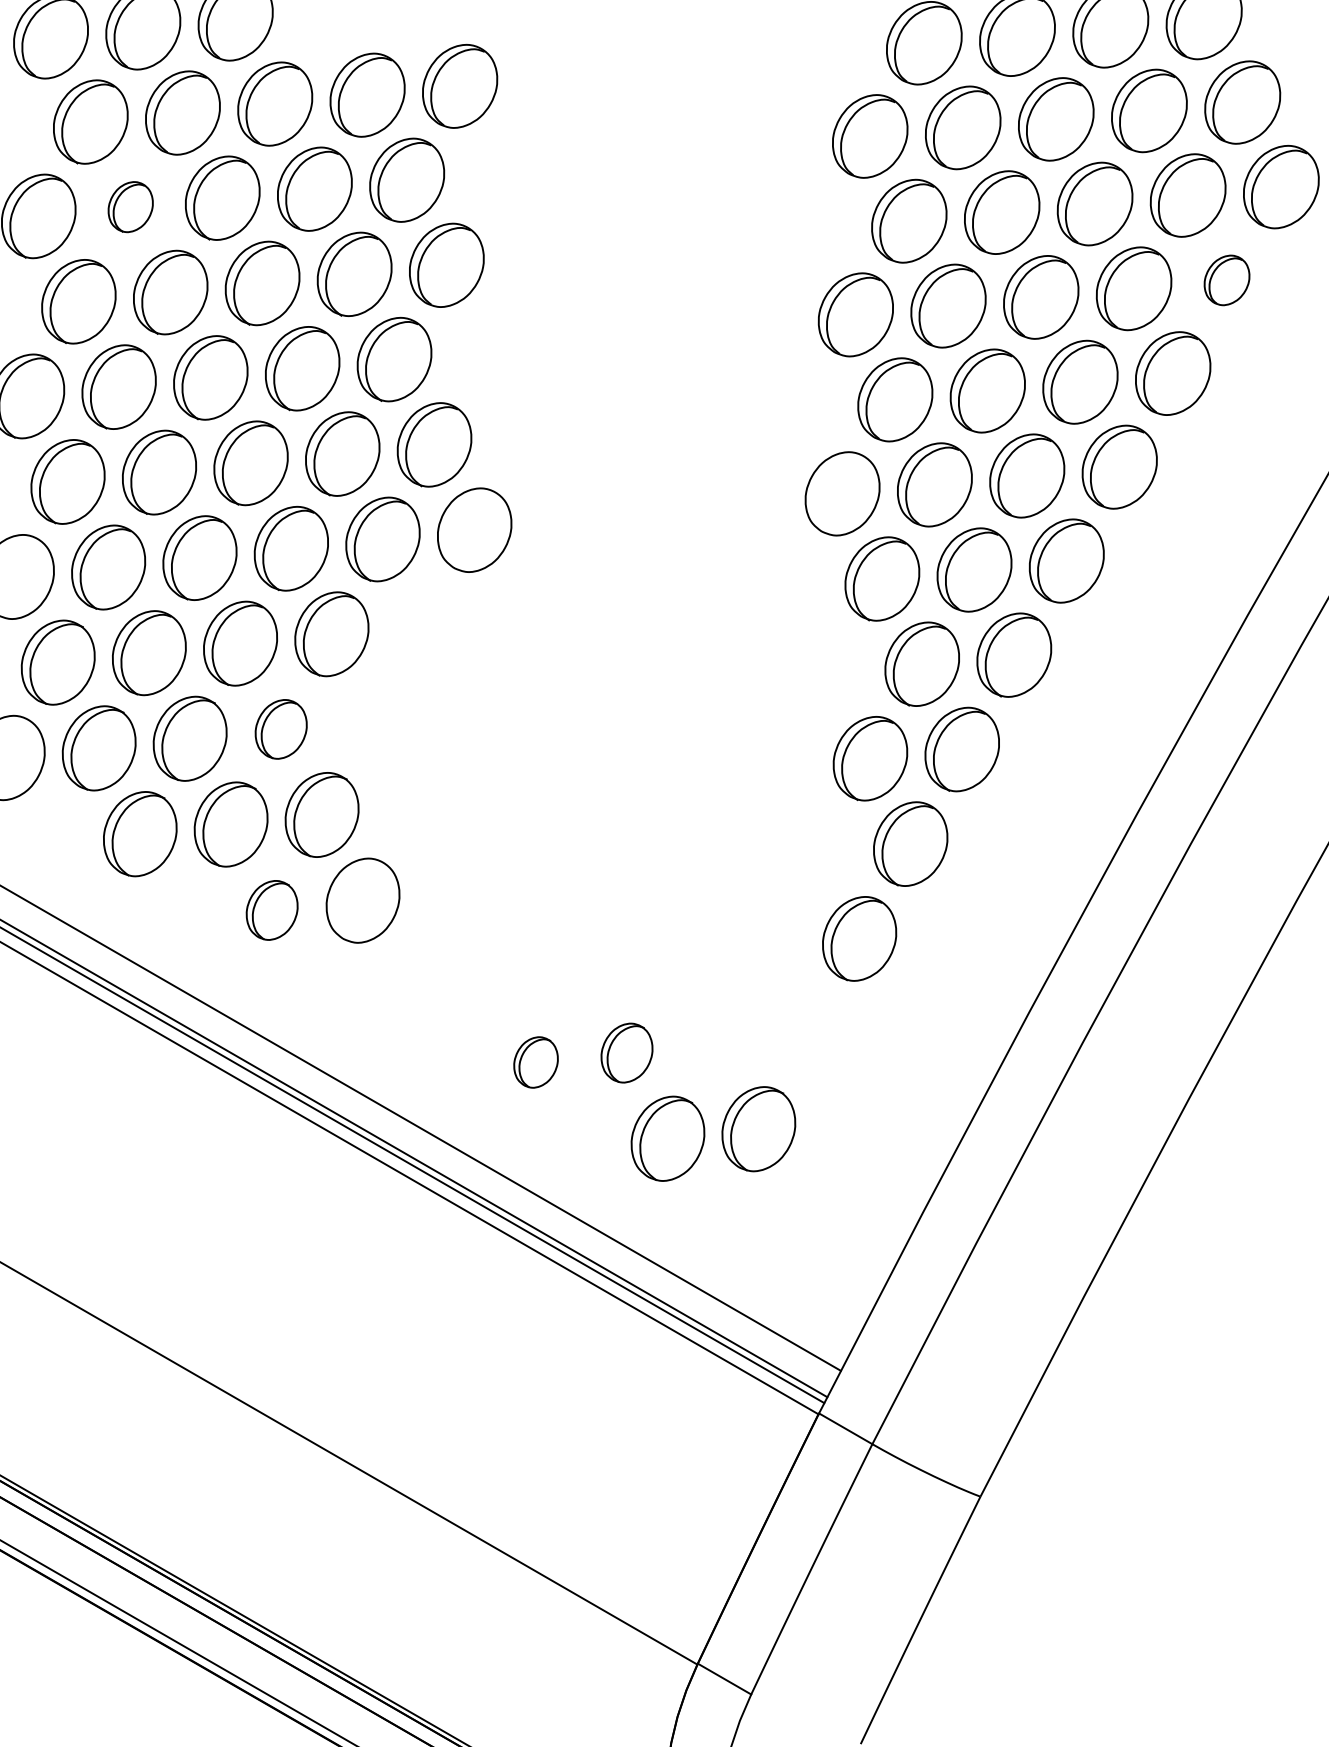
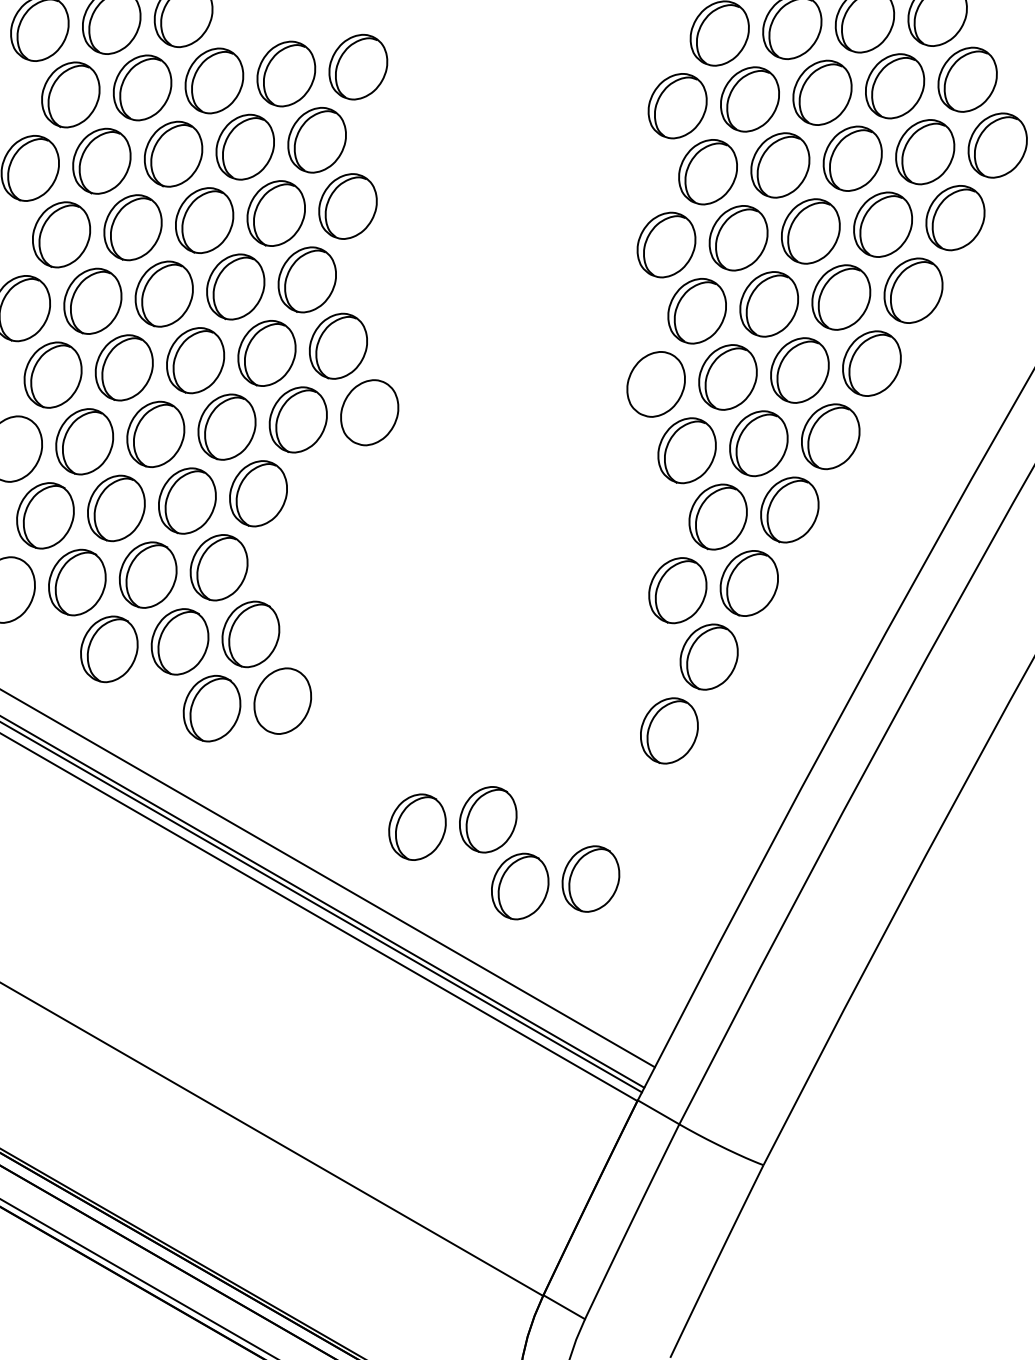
part: (130, 206) -> (101, 160), size x1.67
part: (1227, 280) -> (955, 218), size x1.67
part: (280, 729) -> (218, 567), size x1.43
part: (271, 910) -> (211, 708), size x1.43
part: (627, 1052) -> (488, 819), size x1.43
part: (536, 1061) -> (417, 826), size x1.67

